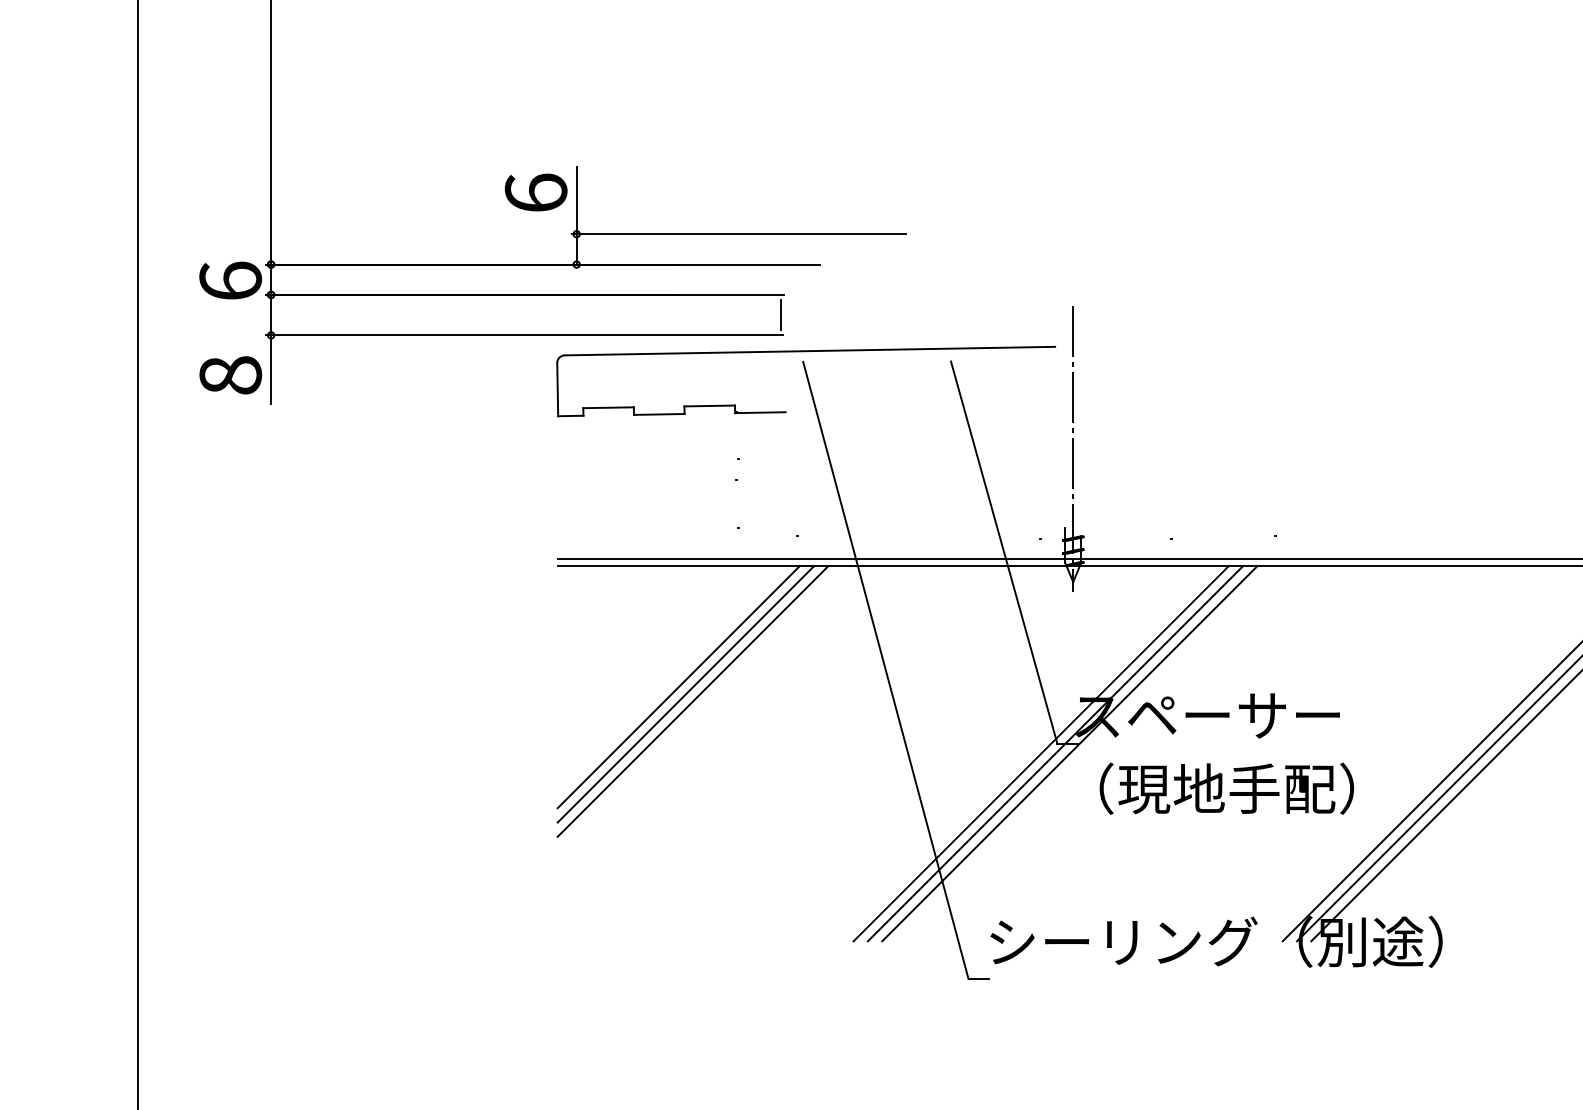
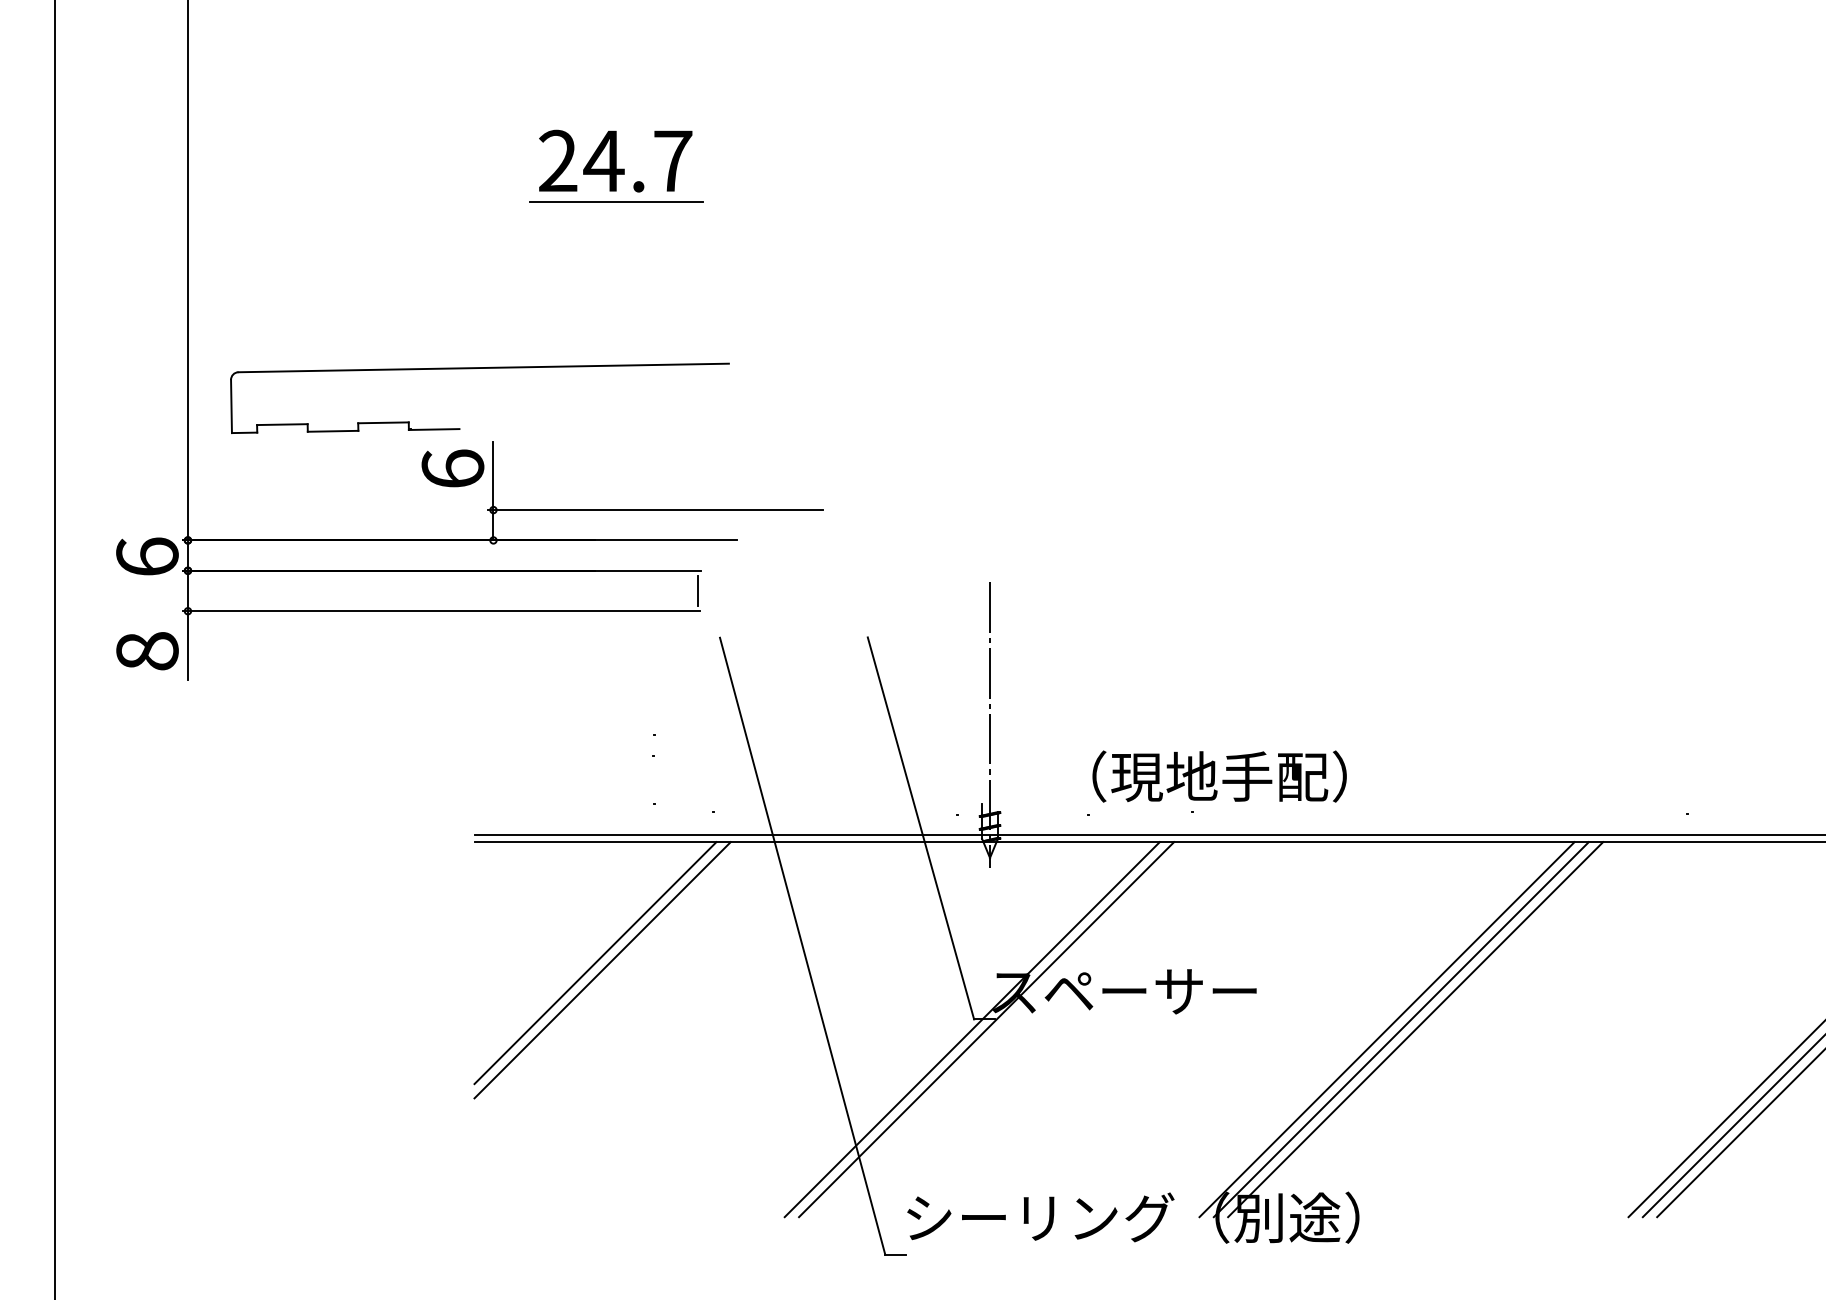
part: (798, 352) -> (472, 369), moved
line: (692, 701) -> (609, 977), removed
line: (1040, 753) -> (957, 1029), removed
text: (1226, 788) -> (1219, 776), moved

